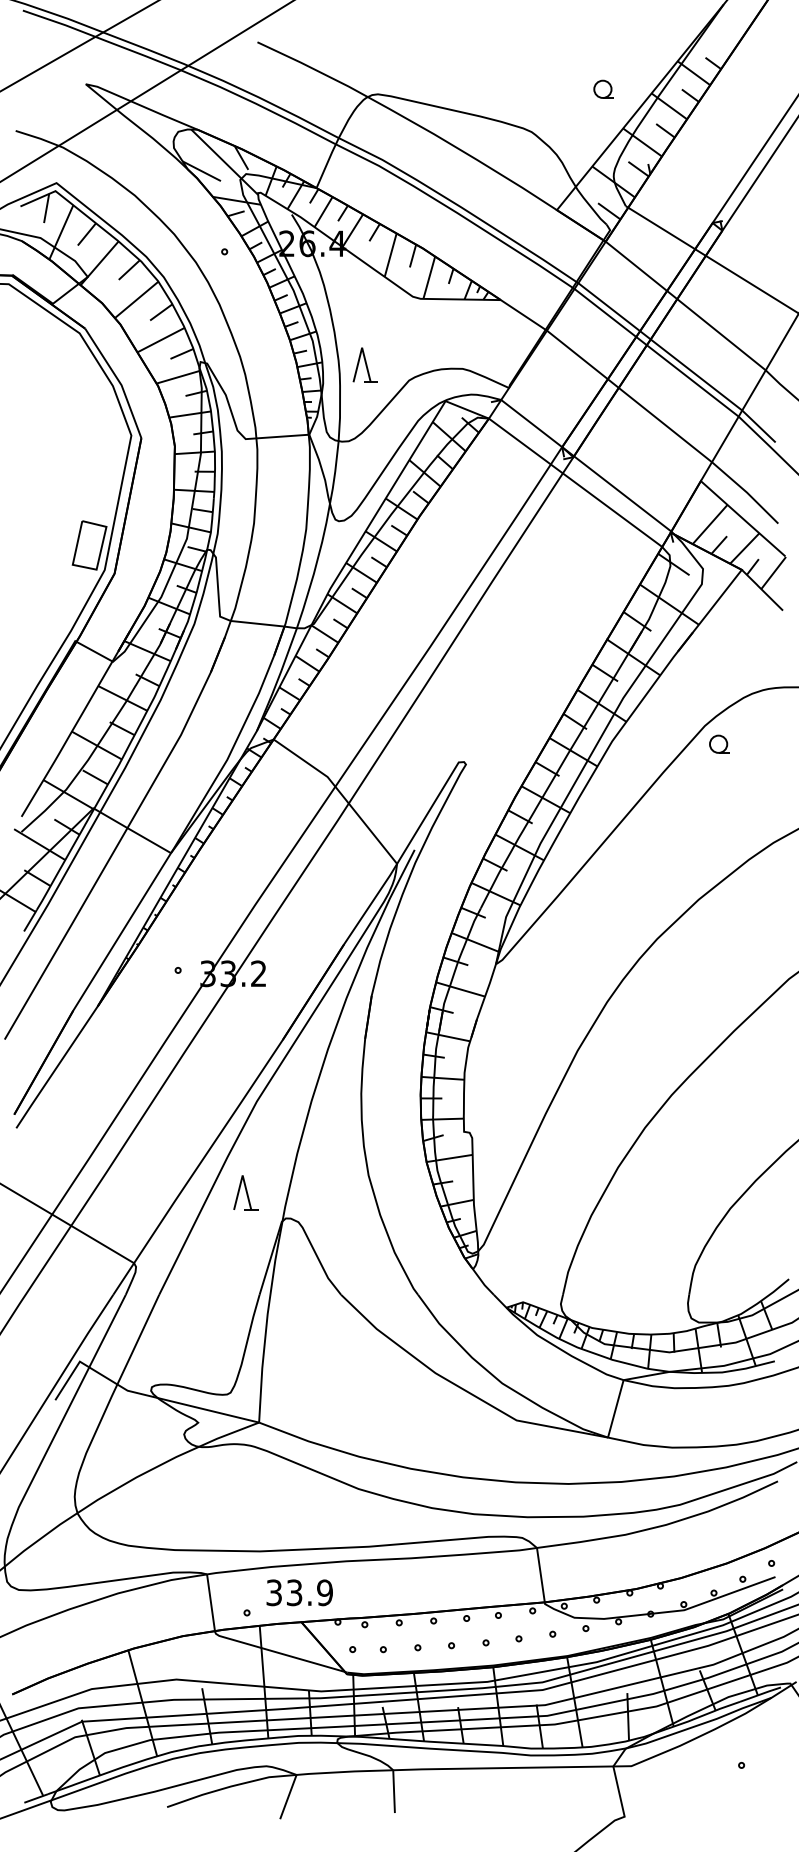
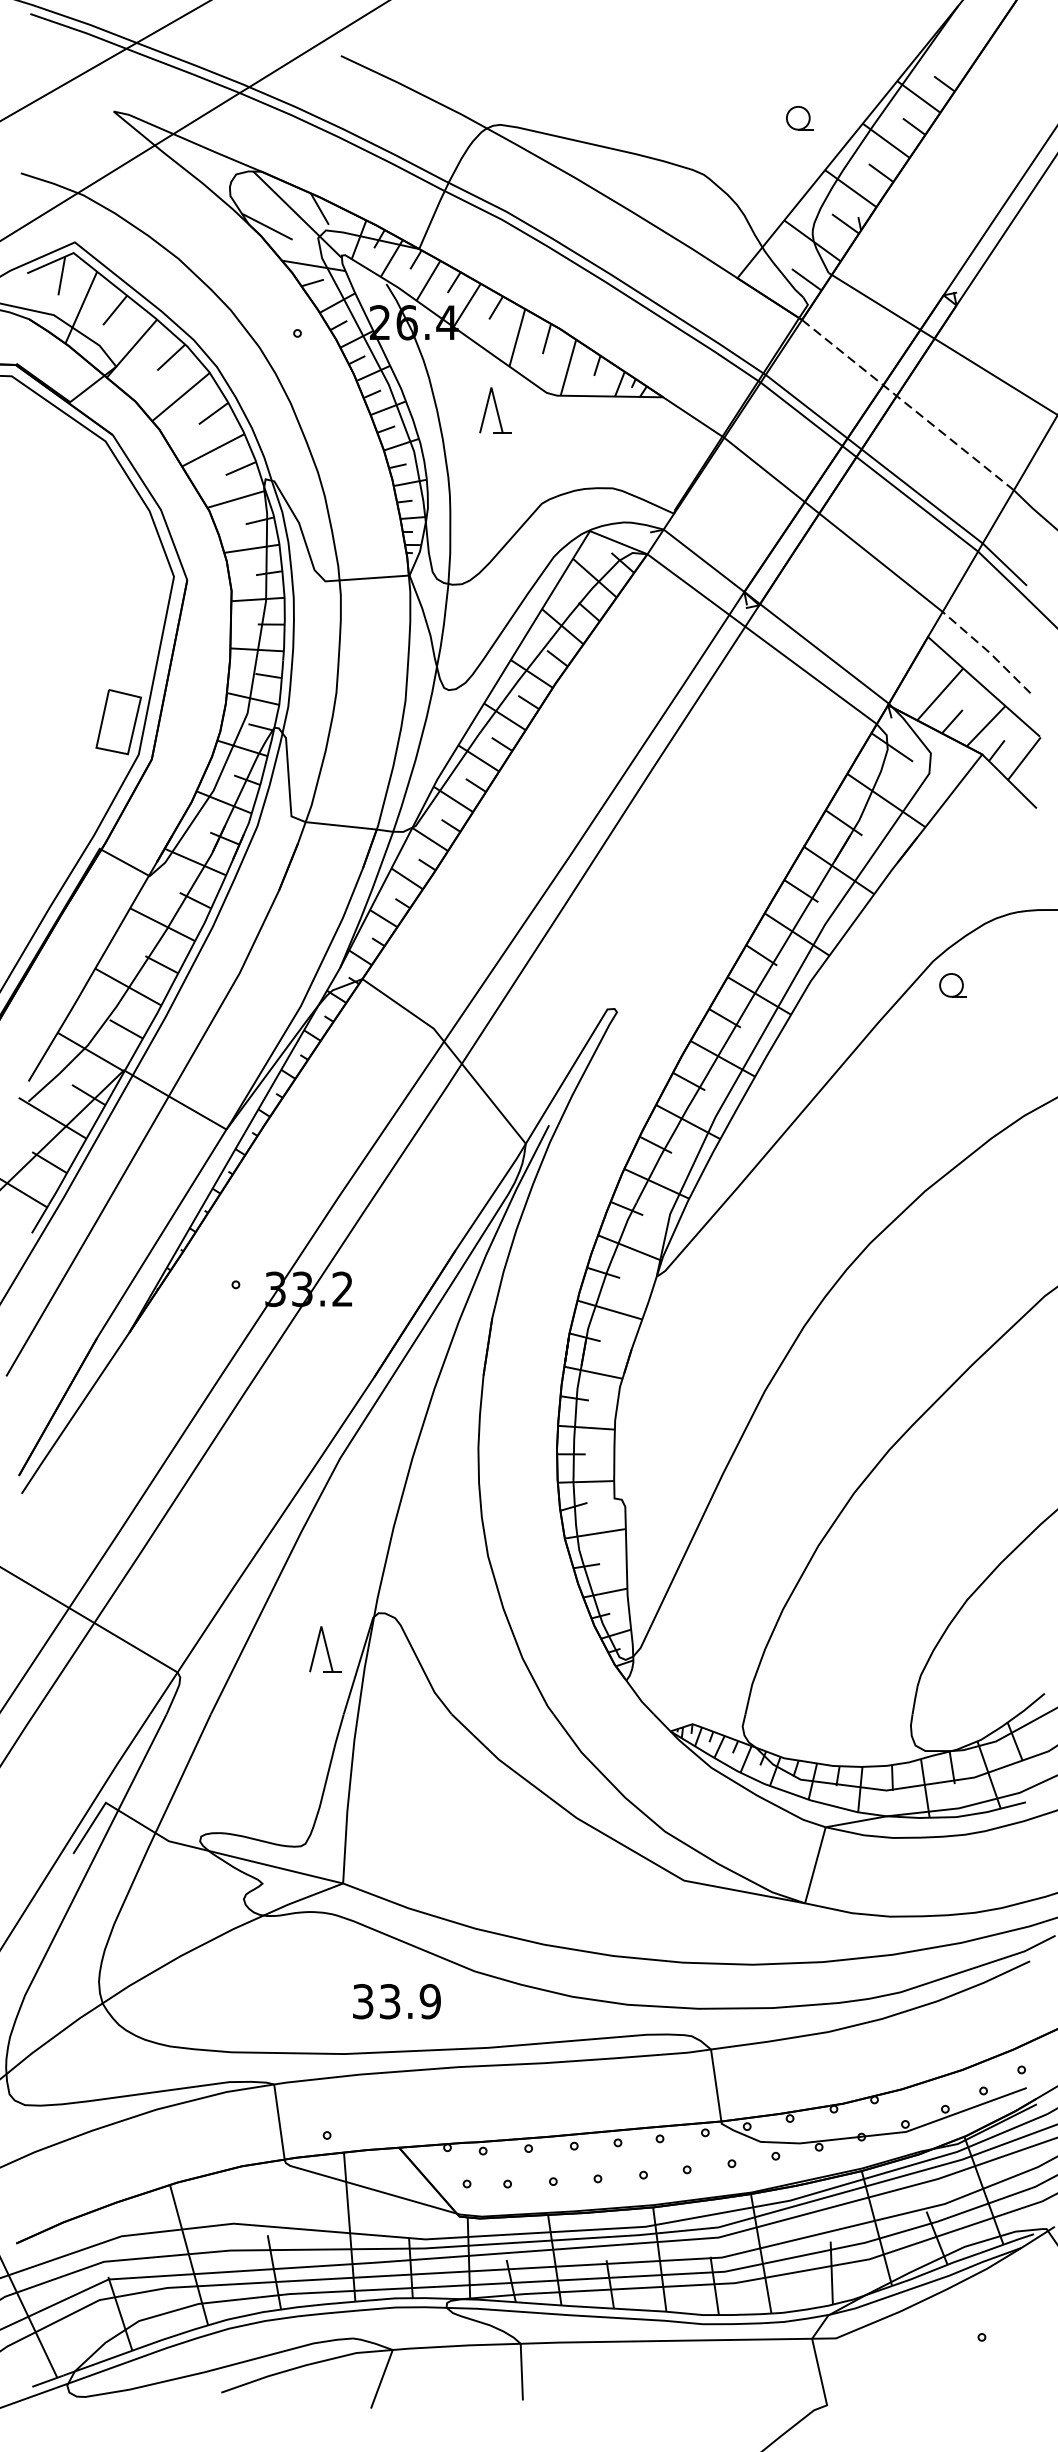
line: (684, 304) -> (906, 403), solid -> dashed
part: (364, 364) -> (494, 409), moved
line: (746, 492) -> (988, 652), solid -> dashed
part: (245, 1192) -> (325, 1649), moved
text: (299, 1592) -> (396, 2001), moved

